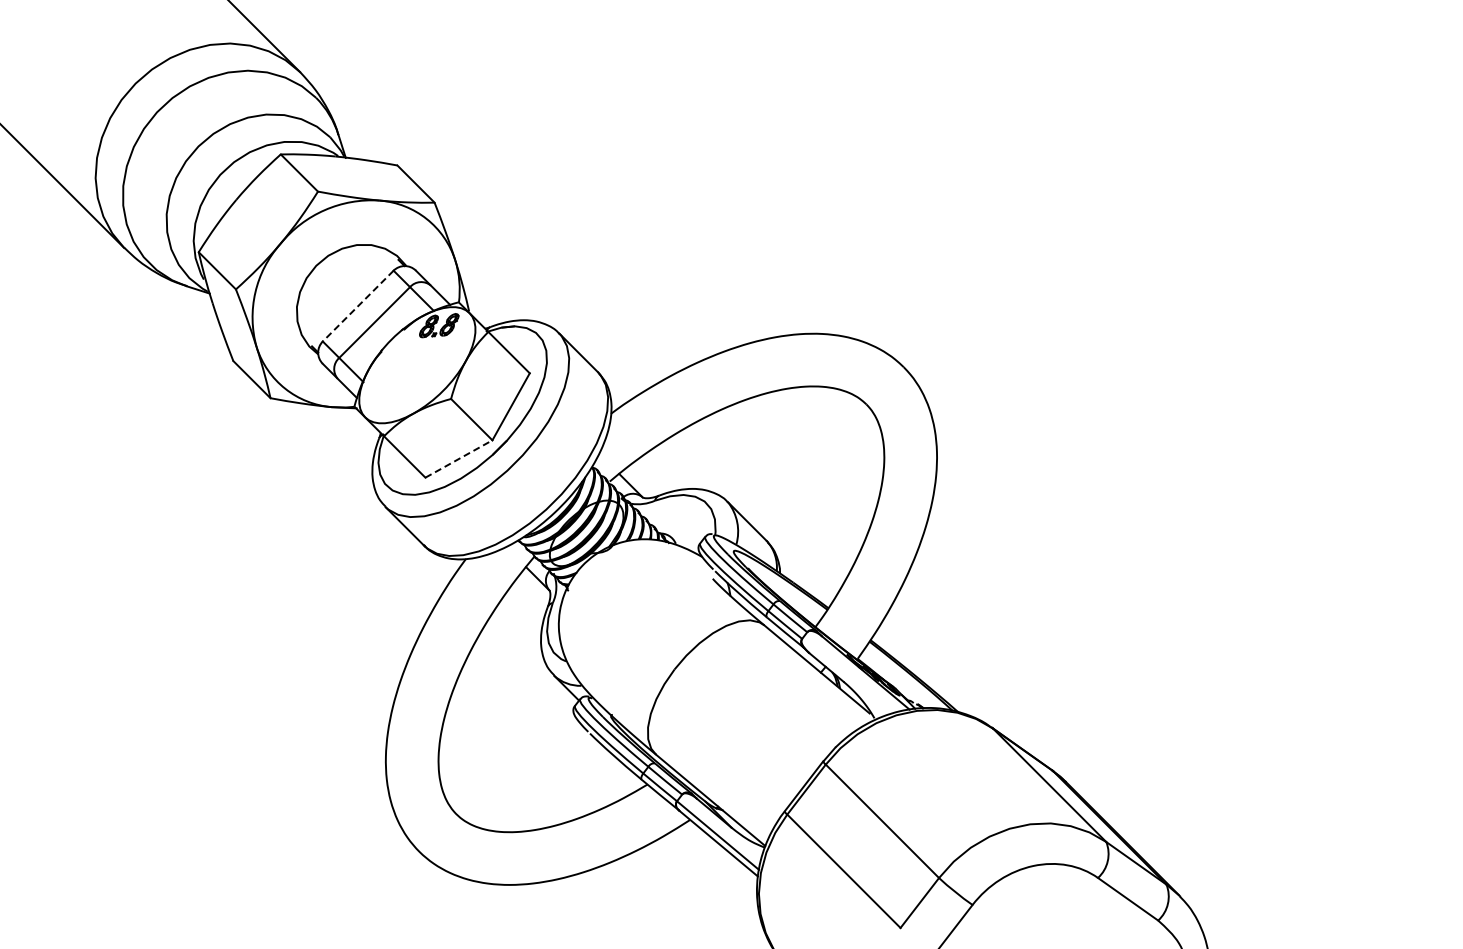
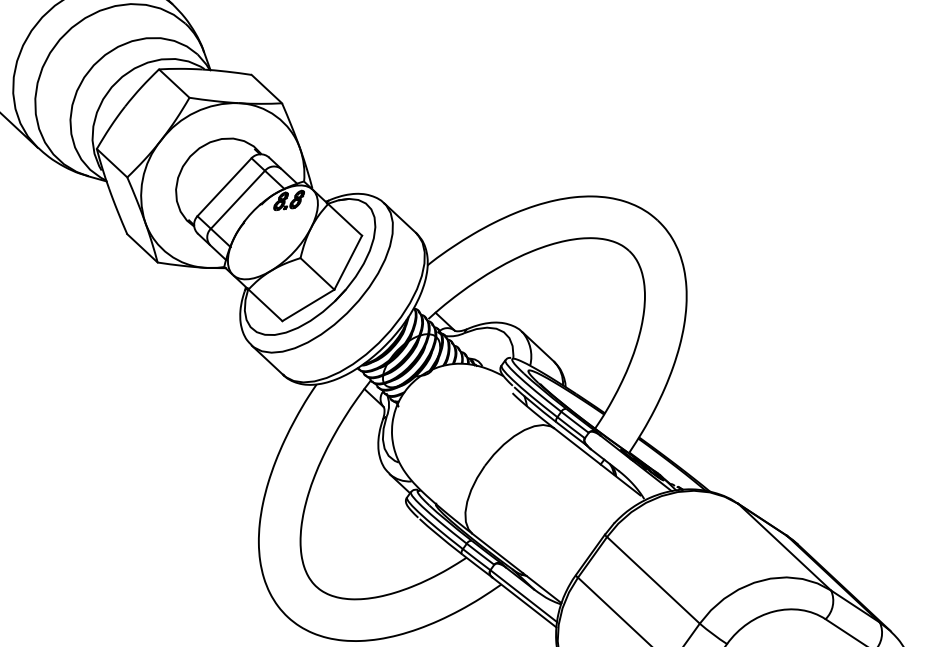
line: (357, 306) -> (223, 187), dashed -> solid
line: (459, 458) -> (308, 305), dashed -> solid

